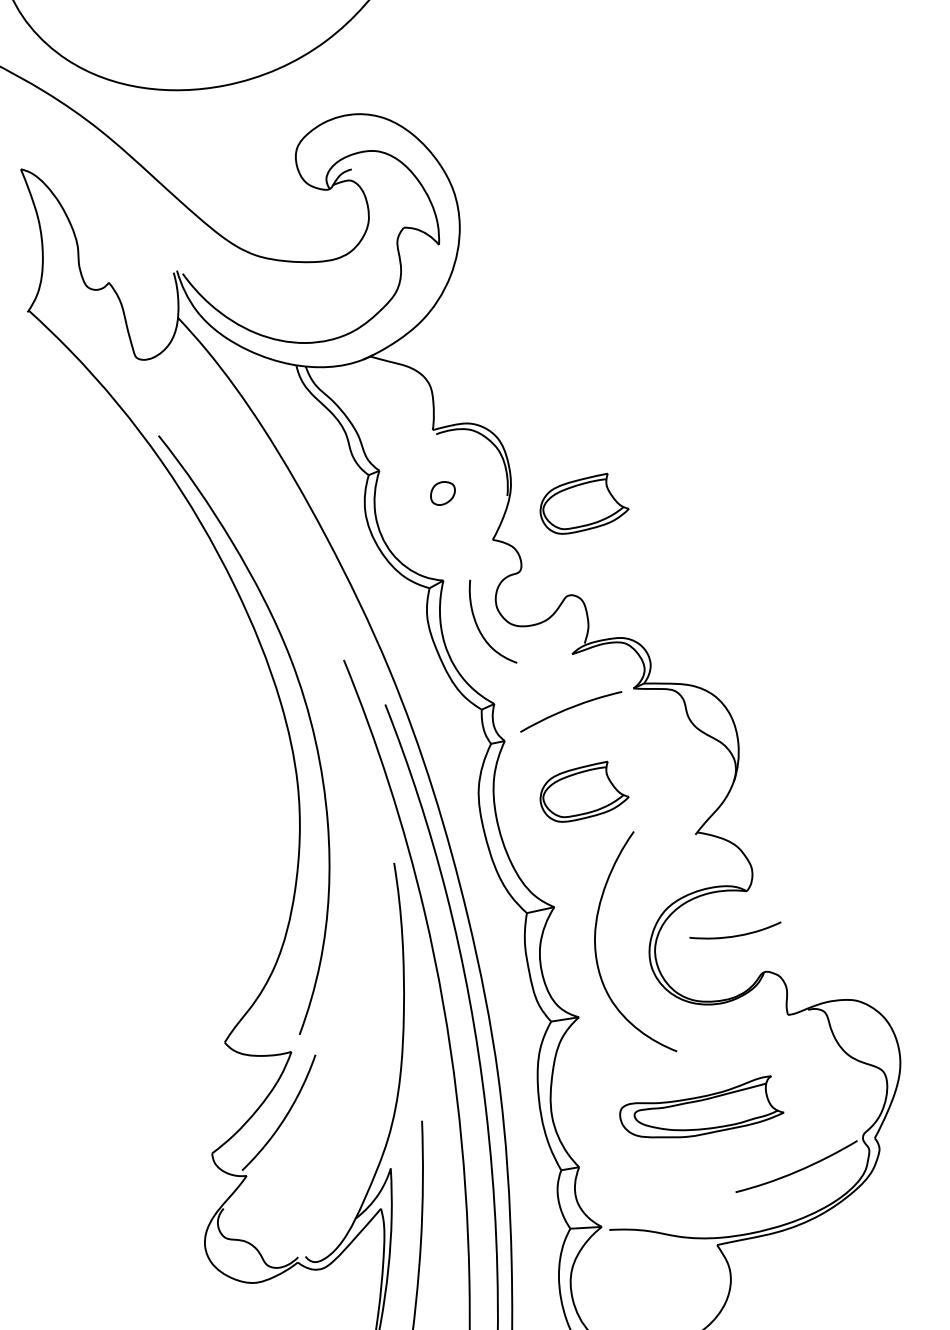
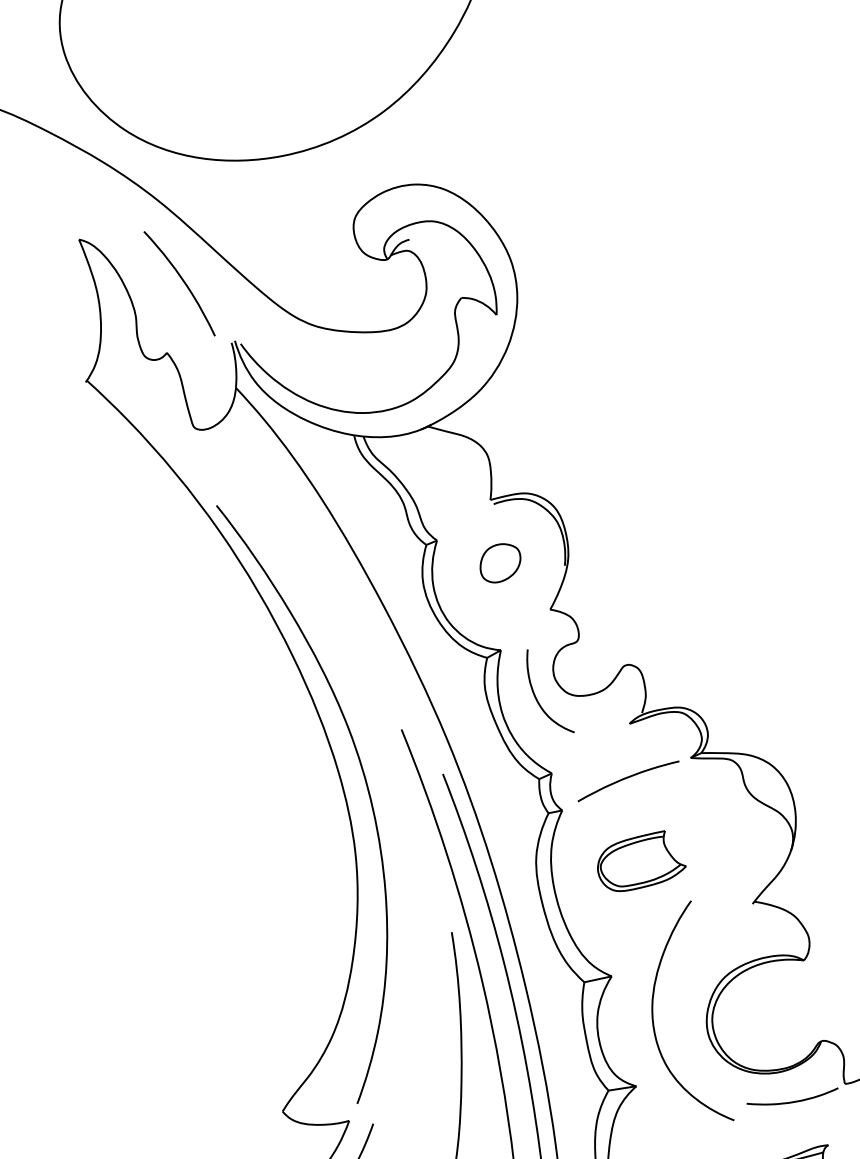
curve: (124, 211) -> (182, 281), added
part: (442, 493) -> (500, 563), size x1.67
part: (584, 503) -> (641, 573), removed
curve: (738, 934) -> (795, 1100), moved

